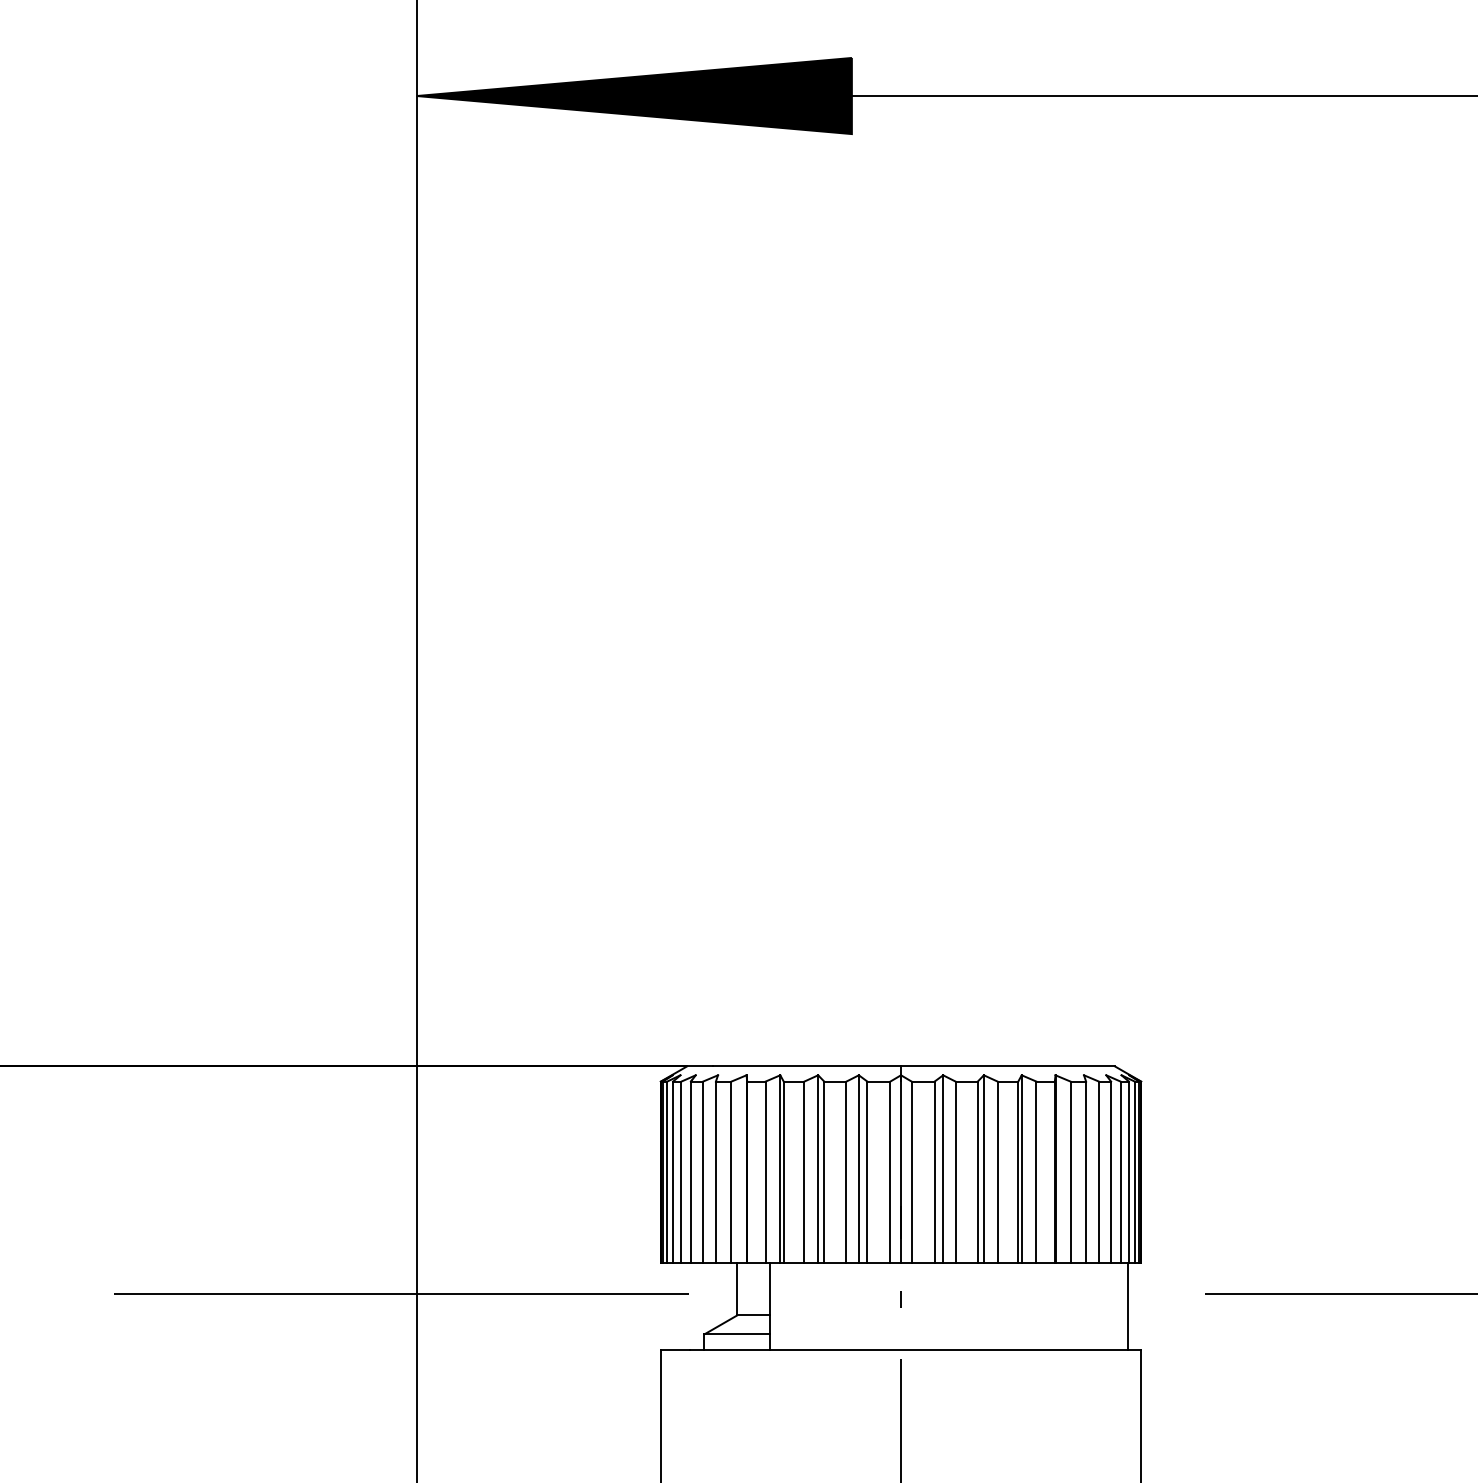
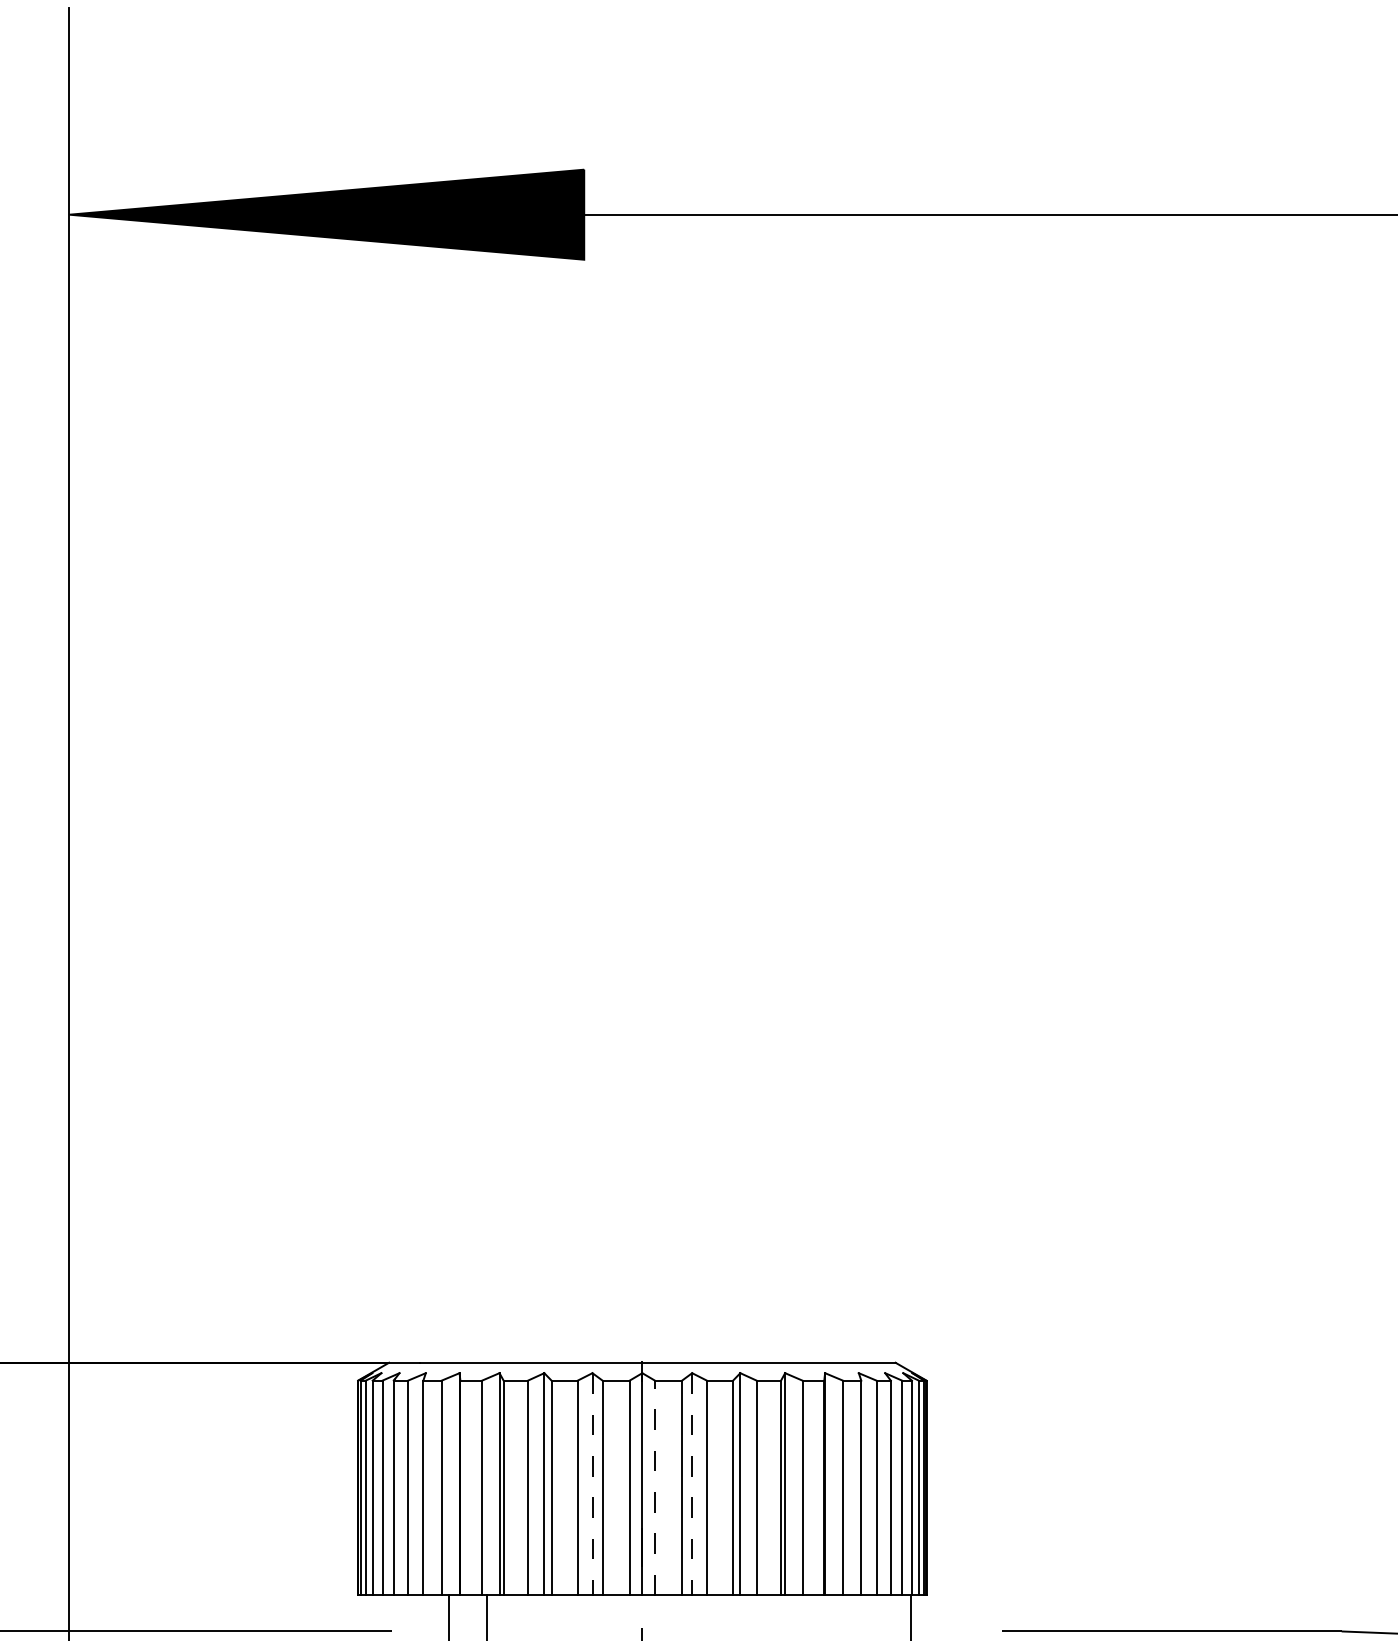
line: (858, 1169) -> (592, 1484), solid -> dashed
line: (943, 1169) -> (692, 1484), solid -> dashed
line: (911, 1172) -> (654, 1488), solid -> dashed

